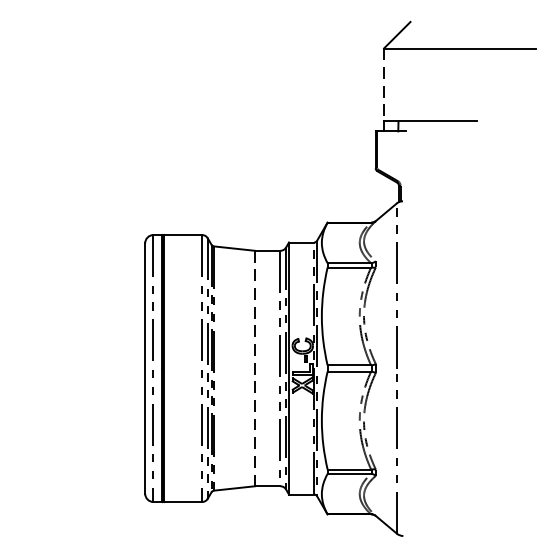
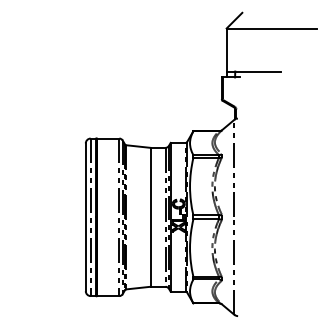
line: (383, 85) -> (226, 50), dashed -> solid
line: (254, 368) -> (150, 217), dashed -> solid

